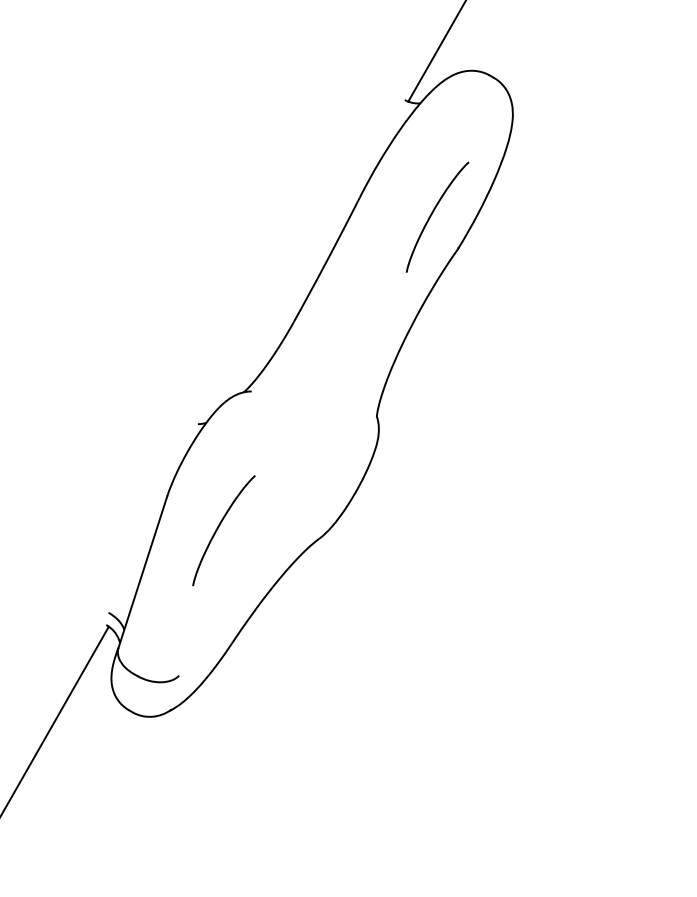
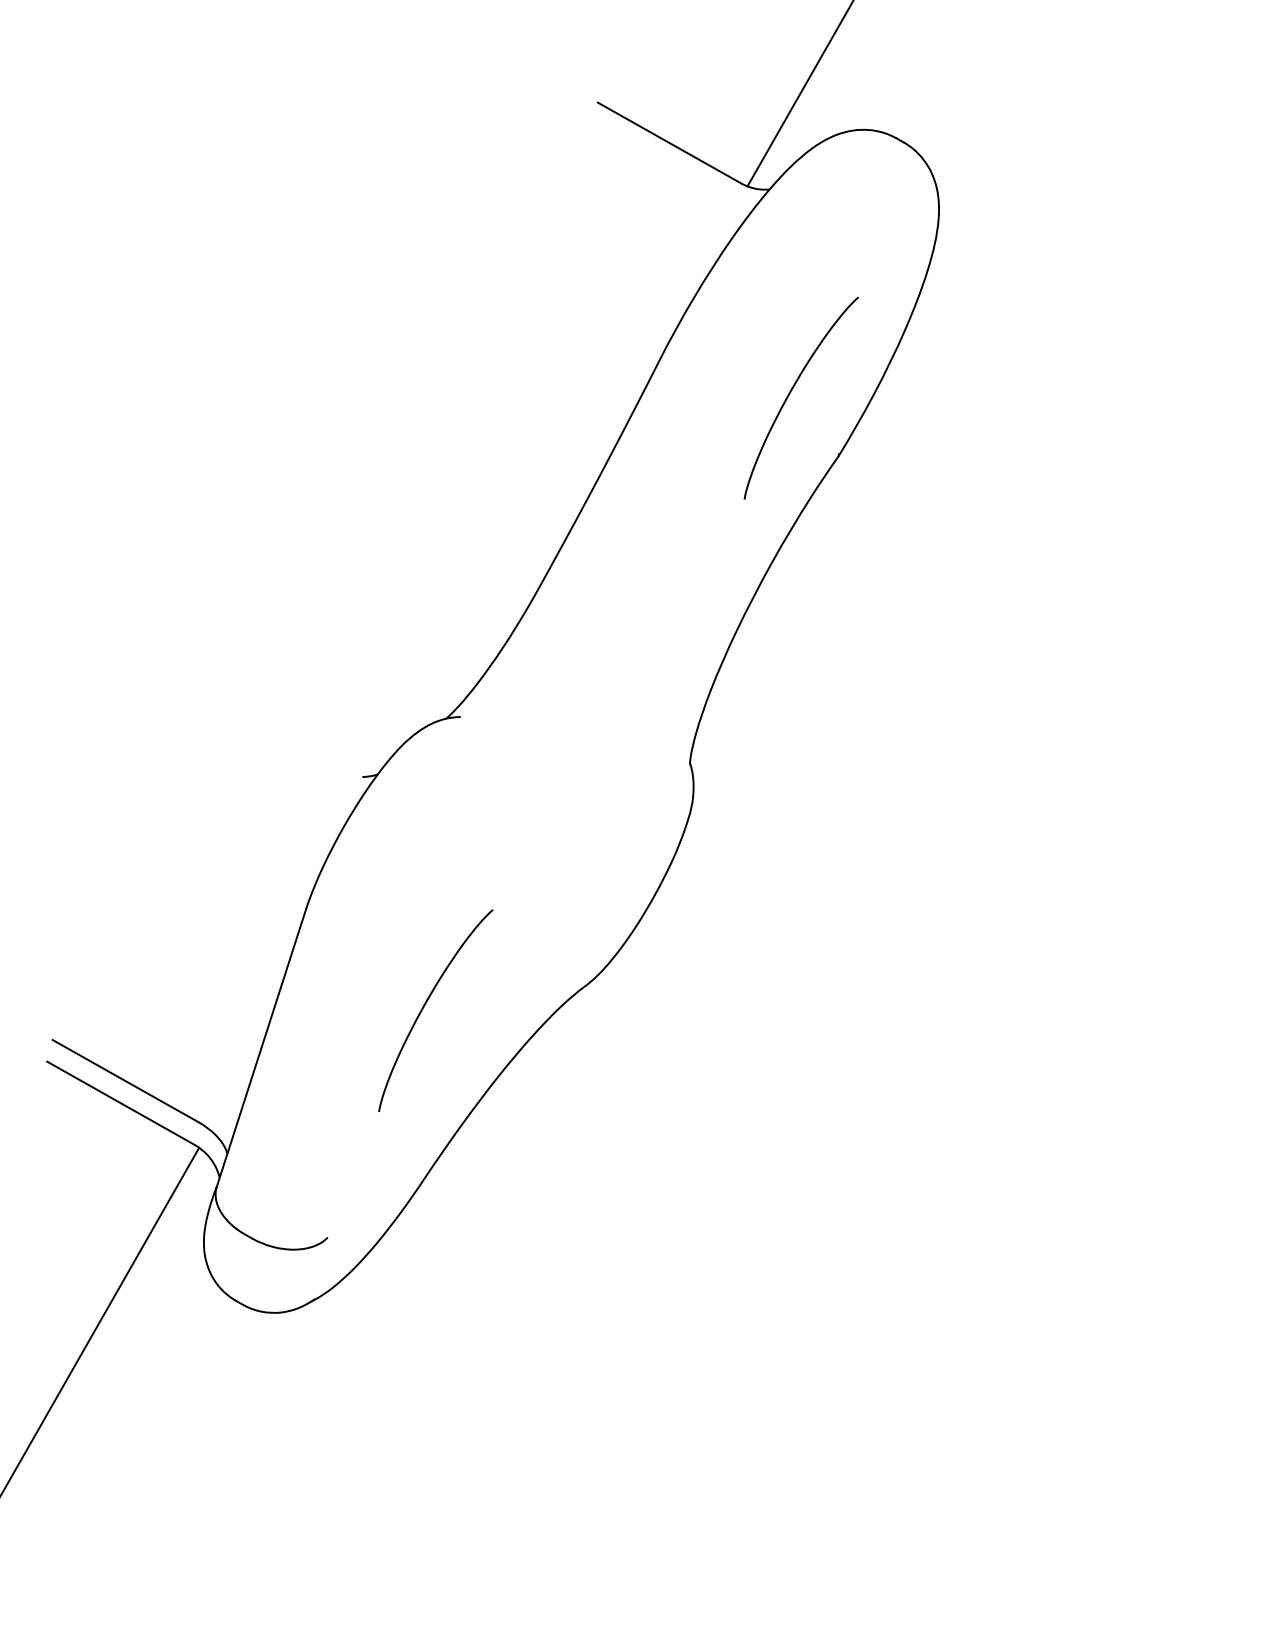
line: (365, 77) -> (669, 142), added
curve: (219, 527) -> (427, 1004), moved
line: (68, 589) -> (125, 1079), added
line: (65, 601) -> (119, 1101), added

